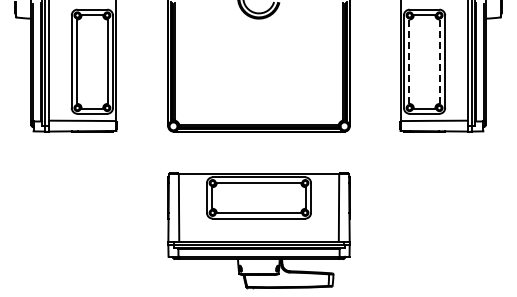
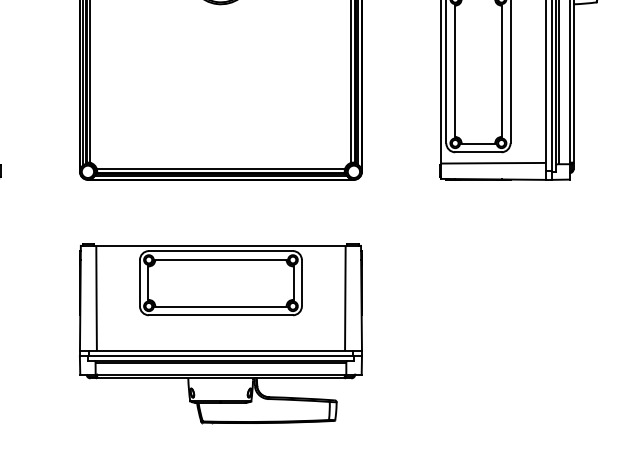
line: (409, 61) -> (454, 70), dashed -> solid
line: (439, 62) -> (501, 72), dashed -> solid

